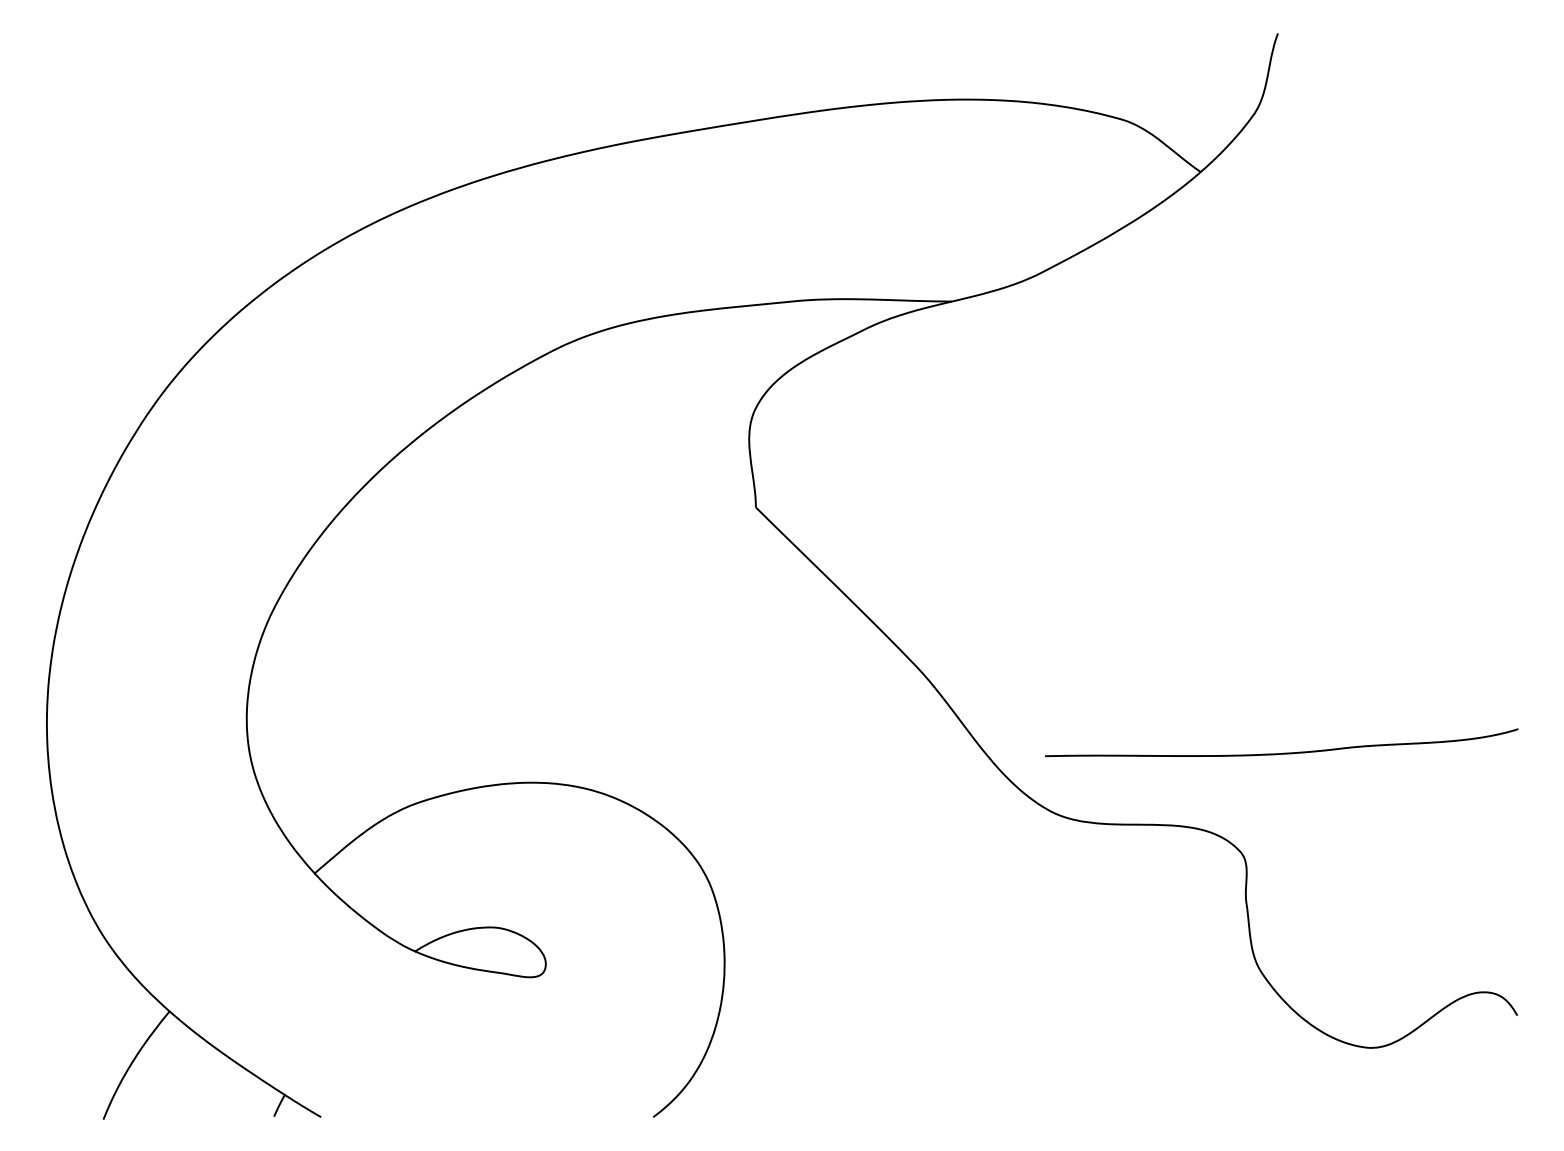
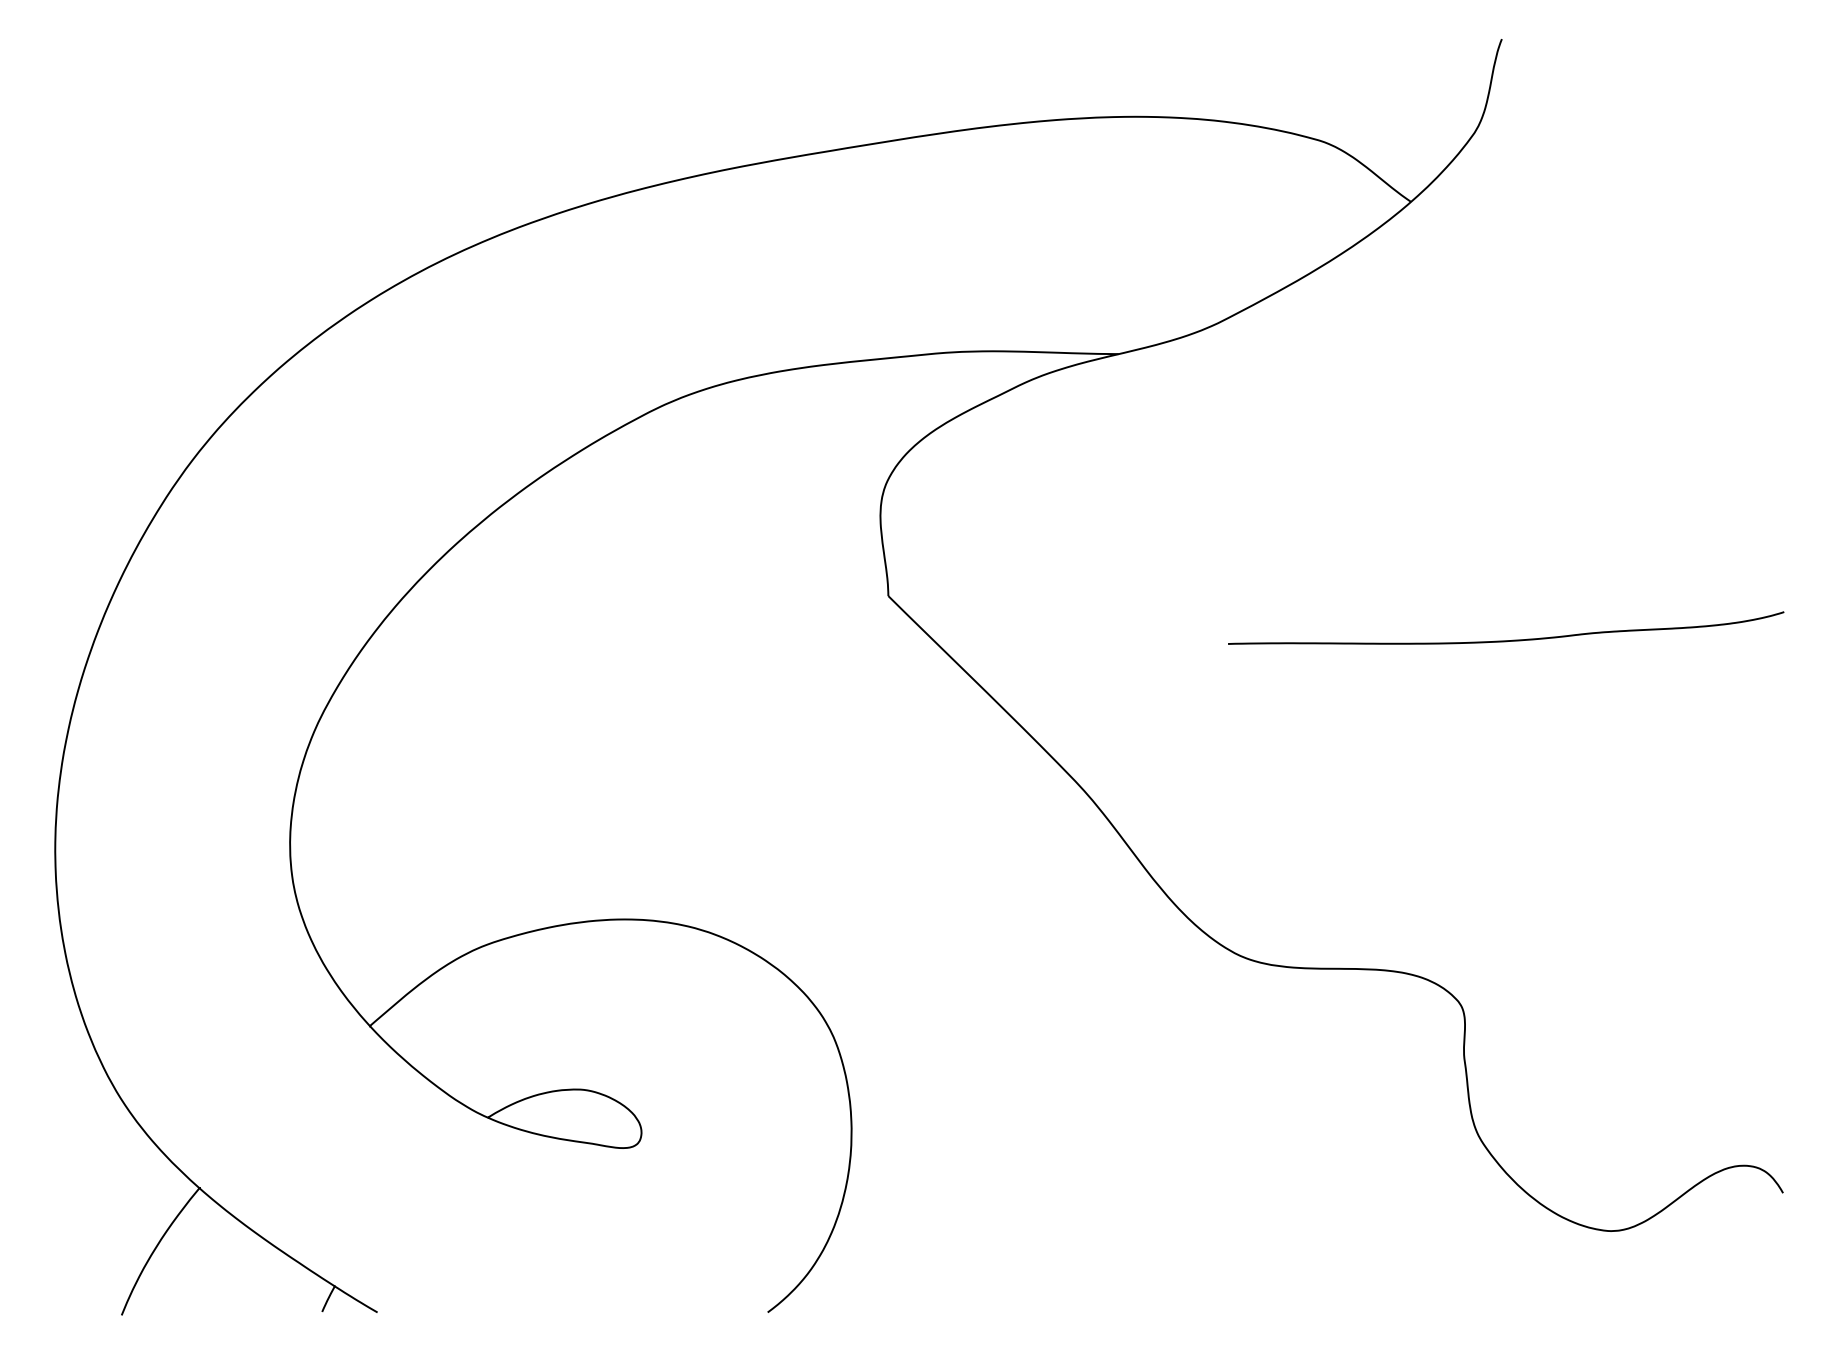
curve: (1283, 752) -> (1508, 639), moved

